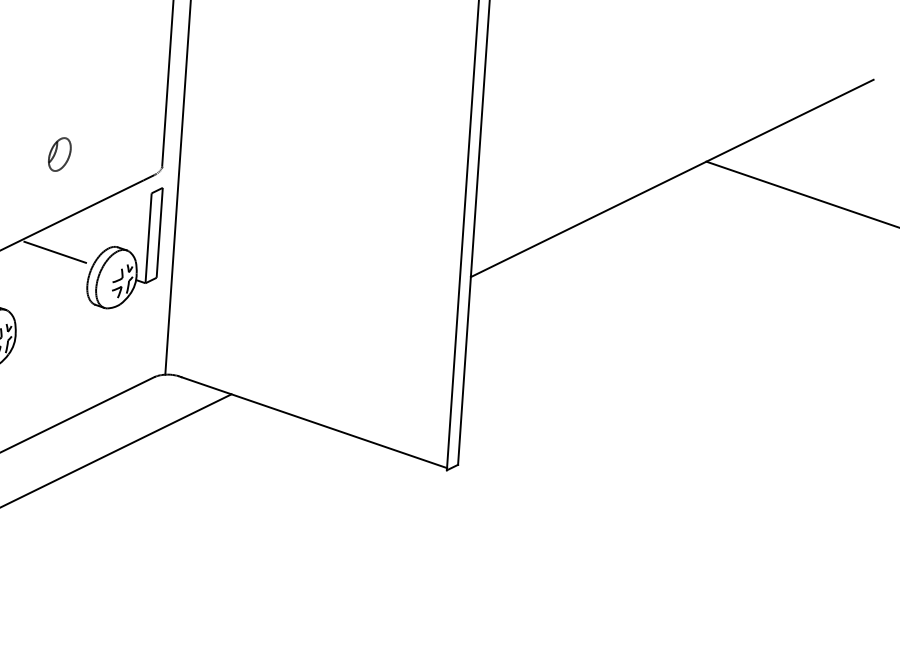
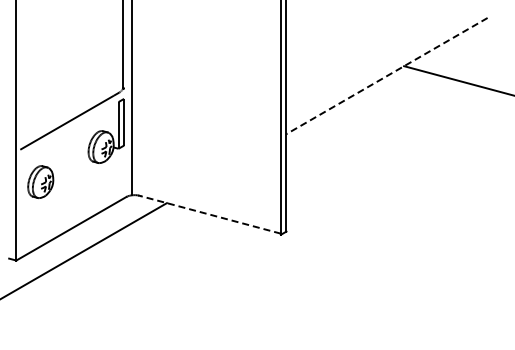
part: (59, 152) -> (69, 84), removed
line: (671, 179) -> (386, 76), solid -> dashed
line: (54, 251) -> (70, 135), removed
line: (313, 421) -> (210, 214), solid -> dashed

